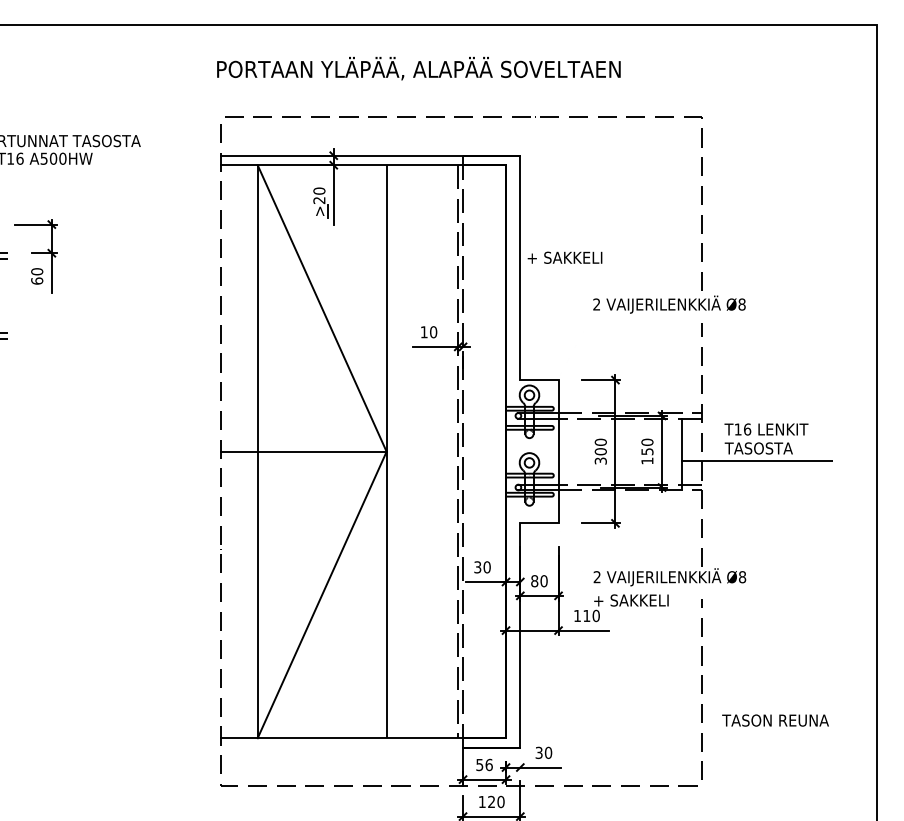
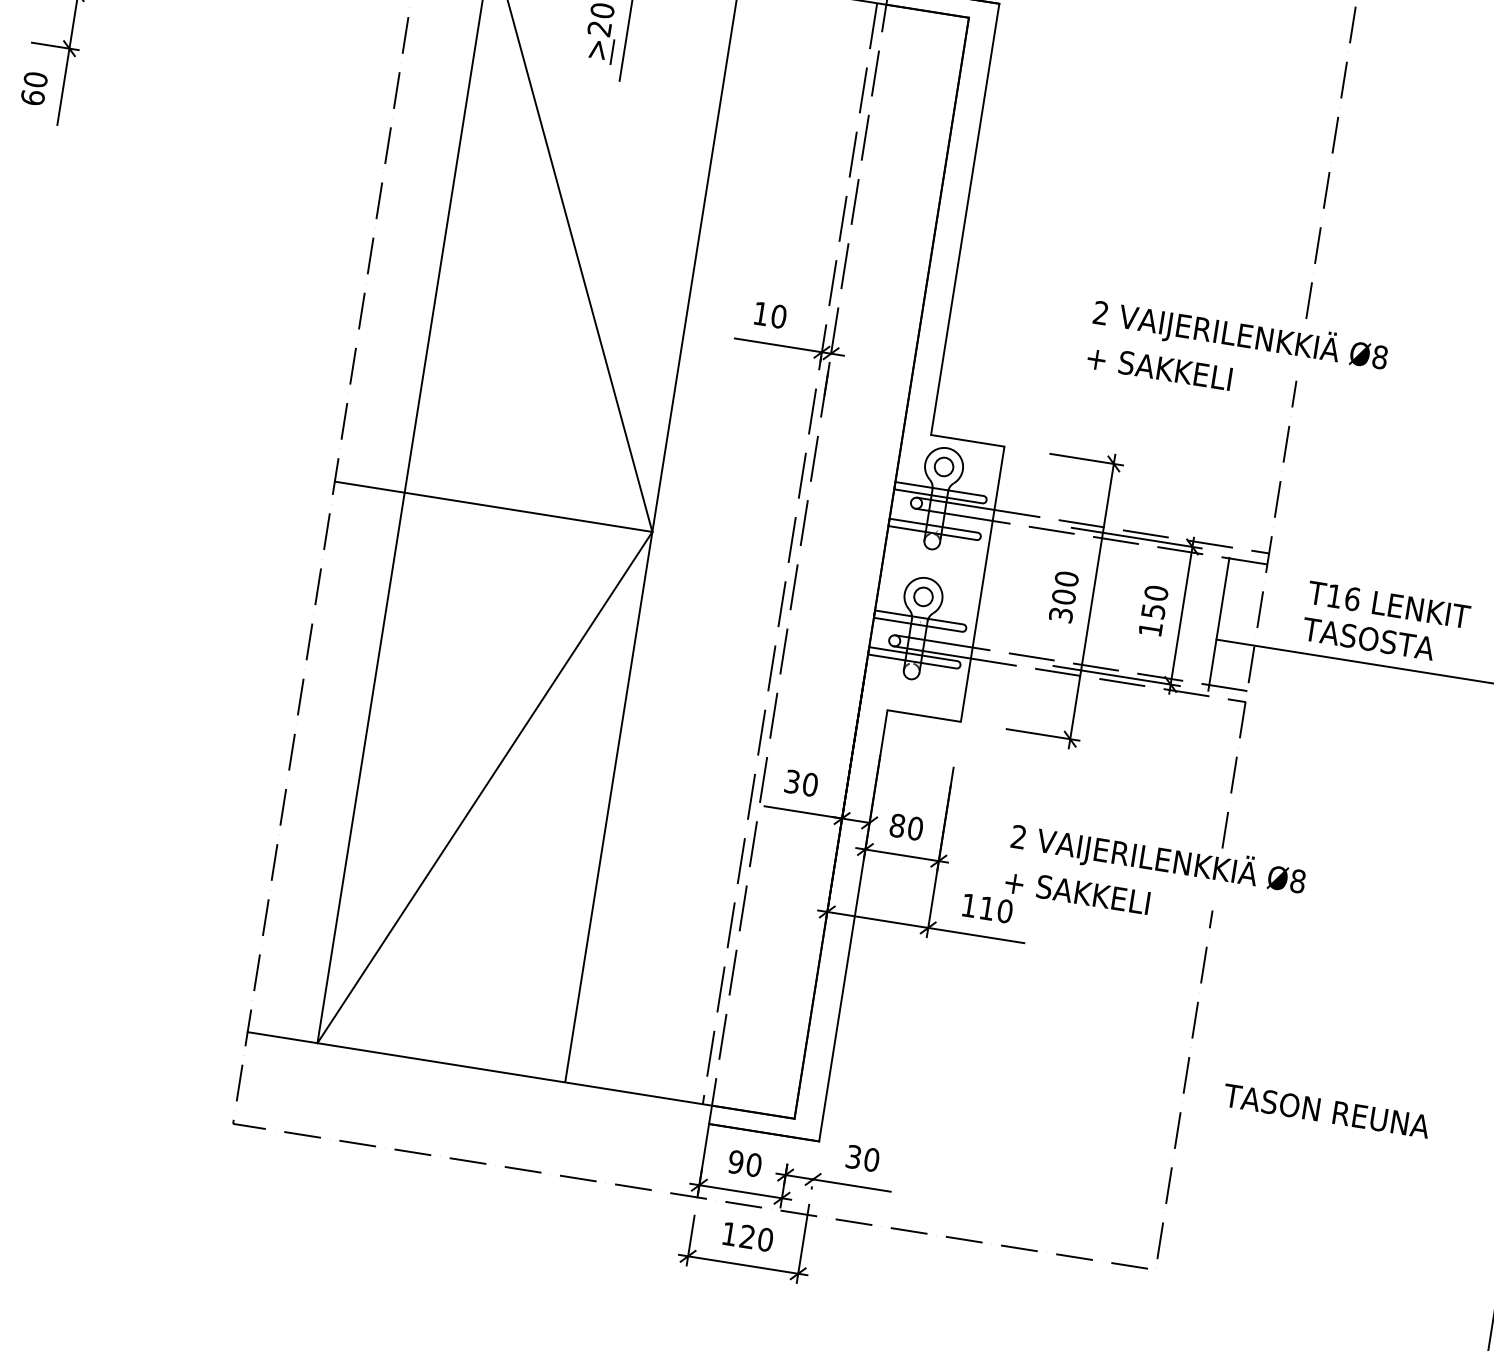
text: (564, 257) -> (1158, 367), moved
text: (775, 720) -> (1326, 1110), moved
text: (484, 764) -> (745, 1162), 56 -> 90

